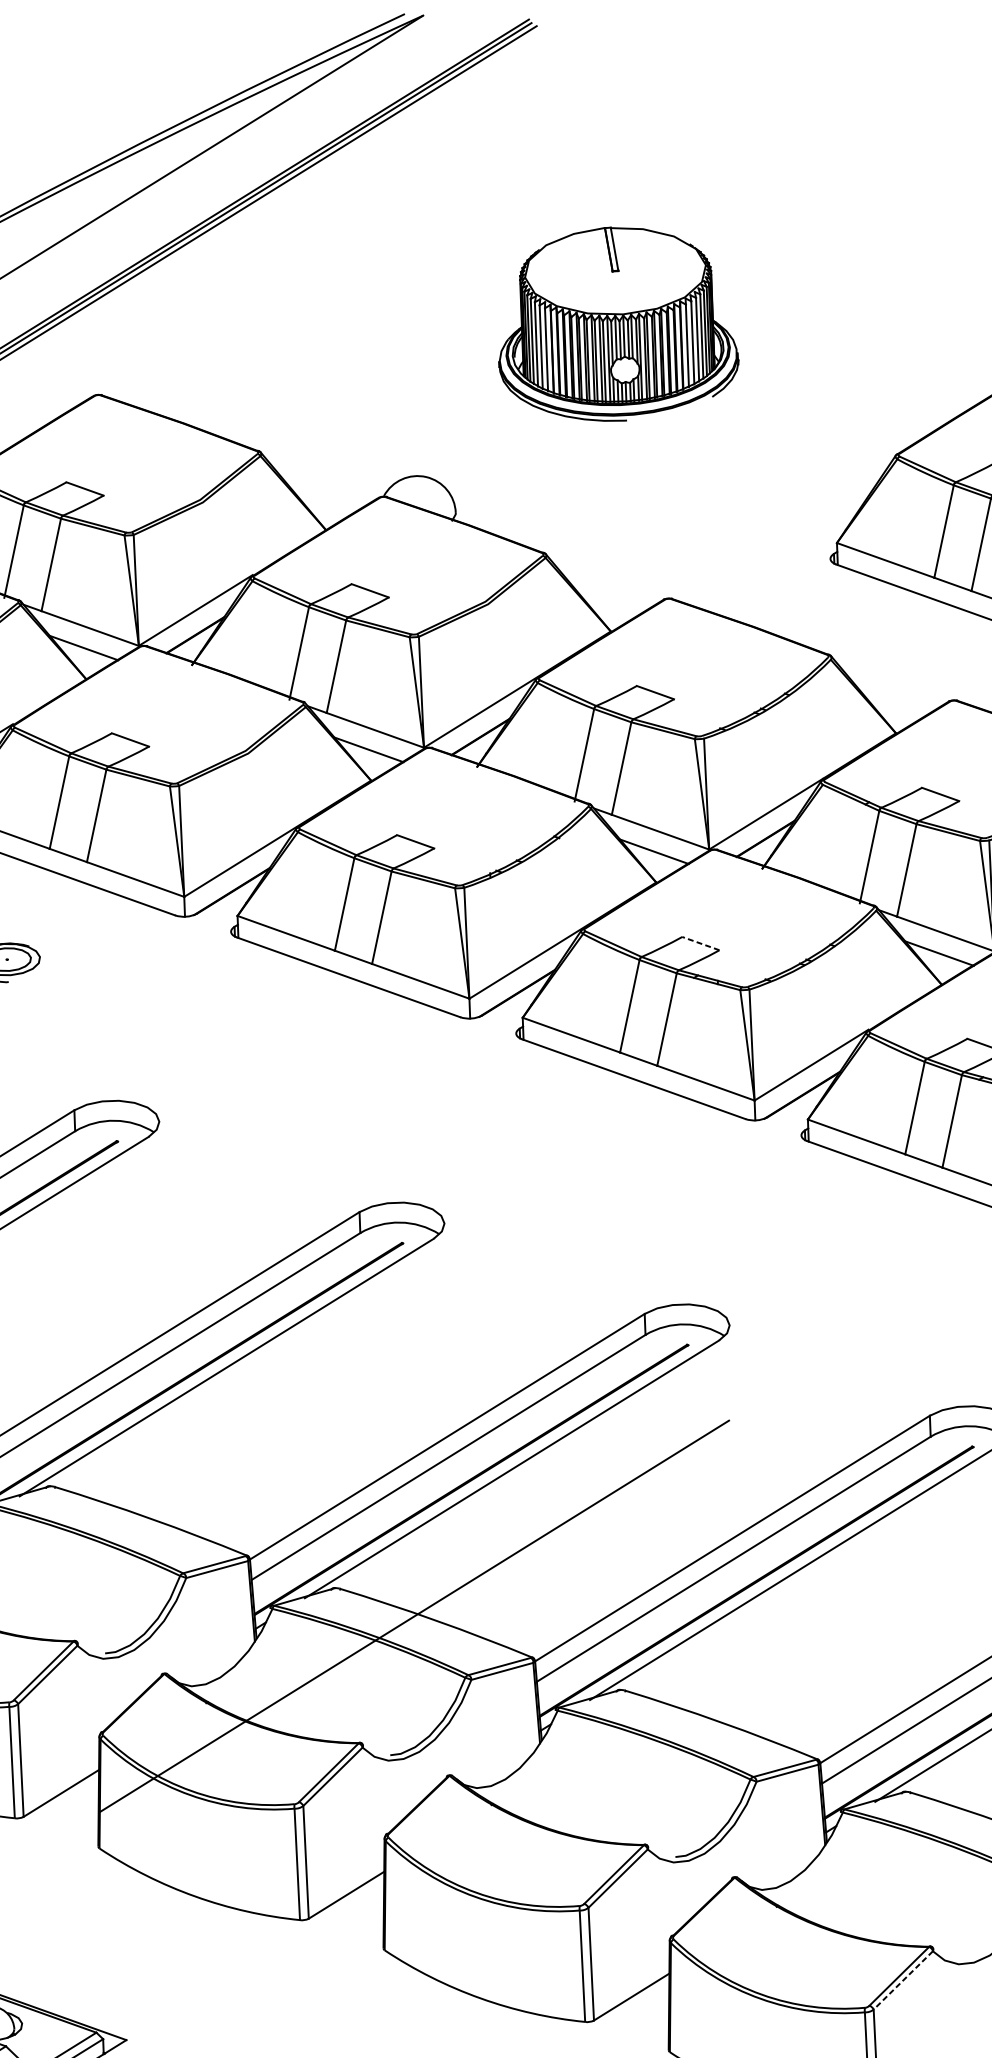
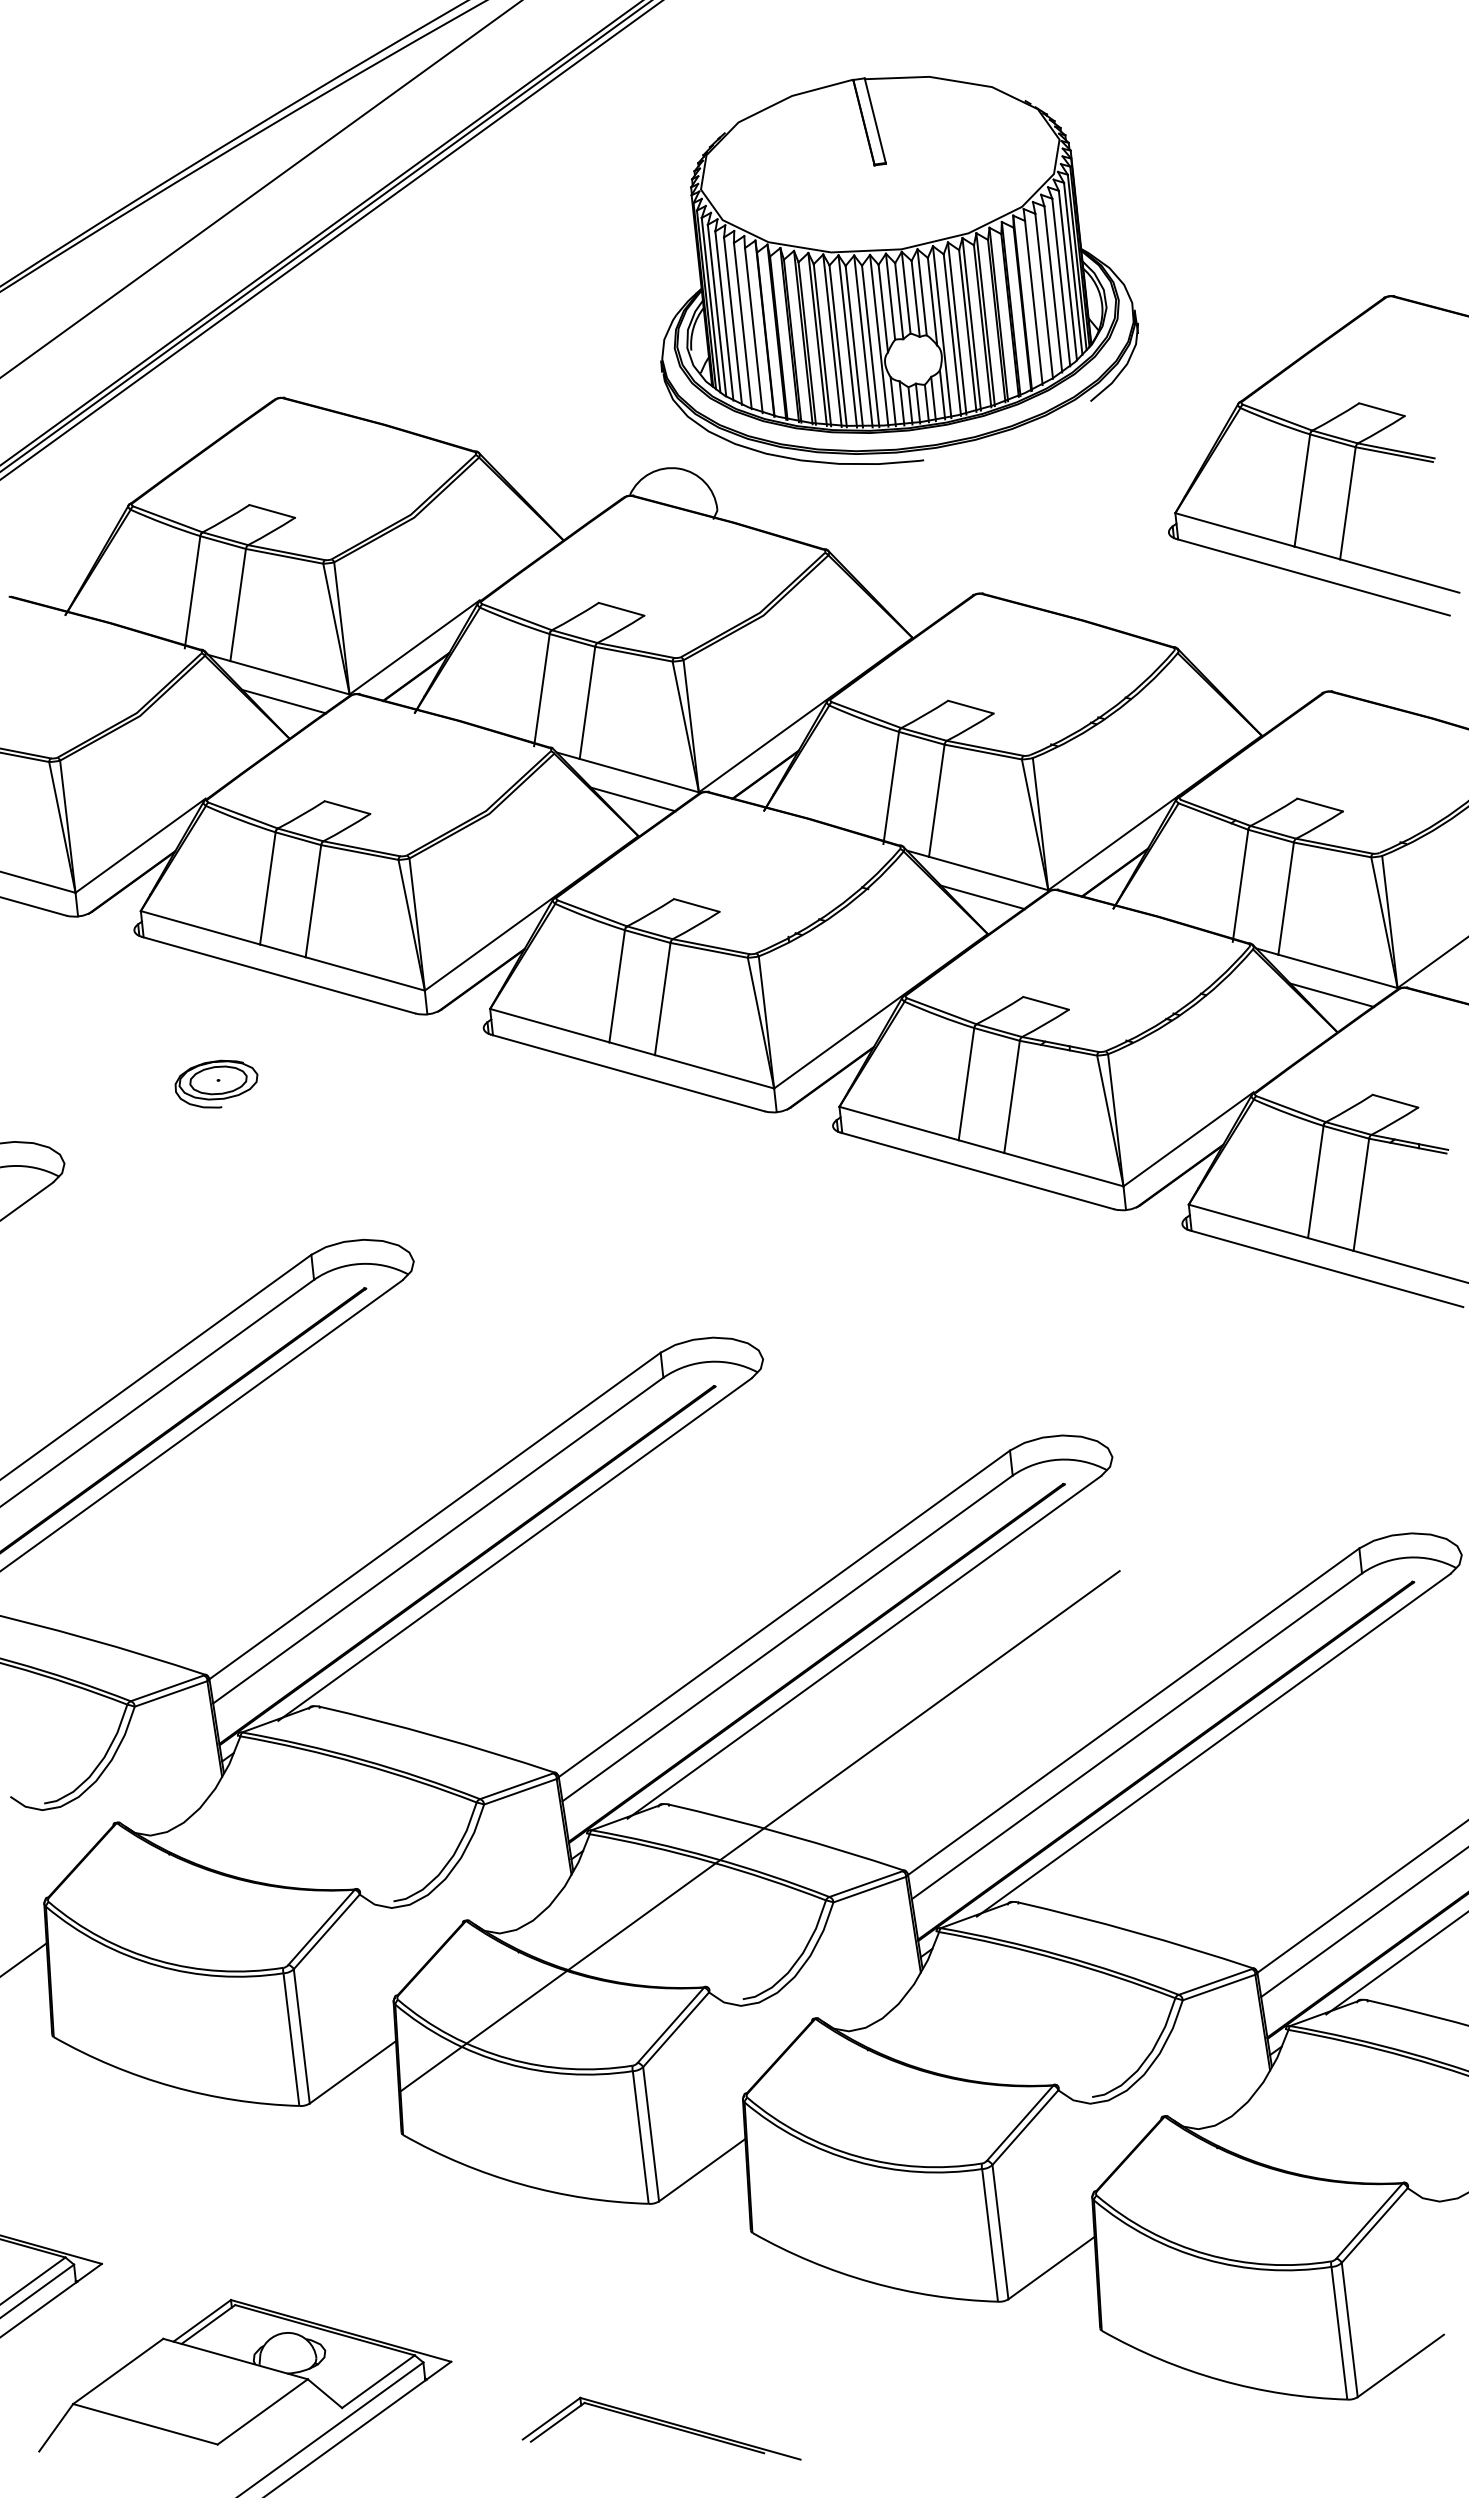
part: (621, 324) -> (899, 270), size x1.67
line: (701, 943) -> (1046, 1003), dashed -> solid
line: (903, 1980) -> (1374, 2225), dashed -> solid

